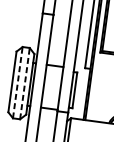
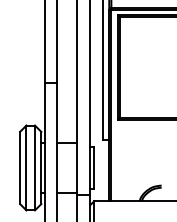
line: (17, 82) -> (26, 167), dashed -> solid
line: (24, 83) -> (34, 167), dashed -> solid

